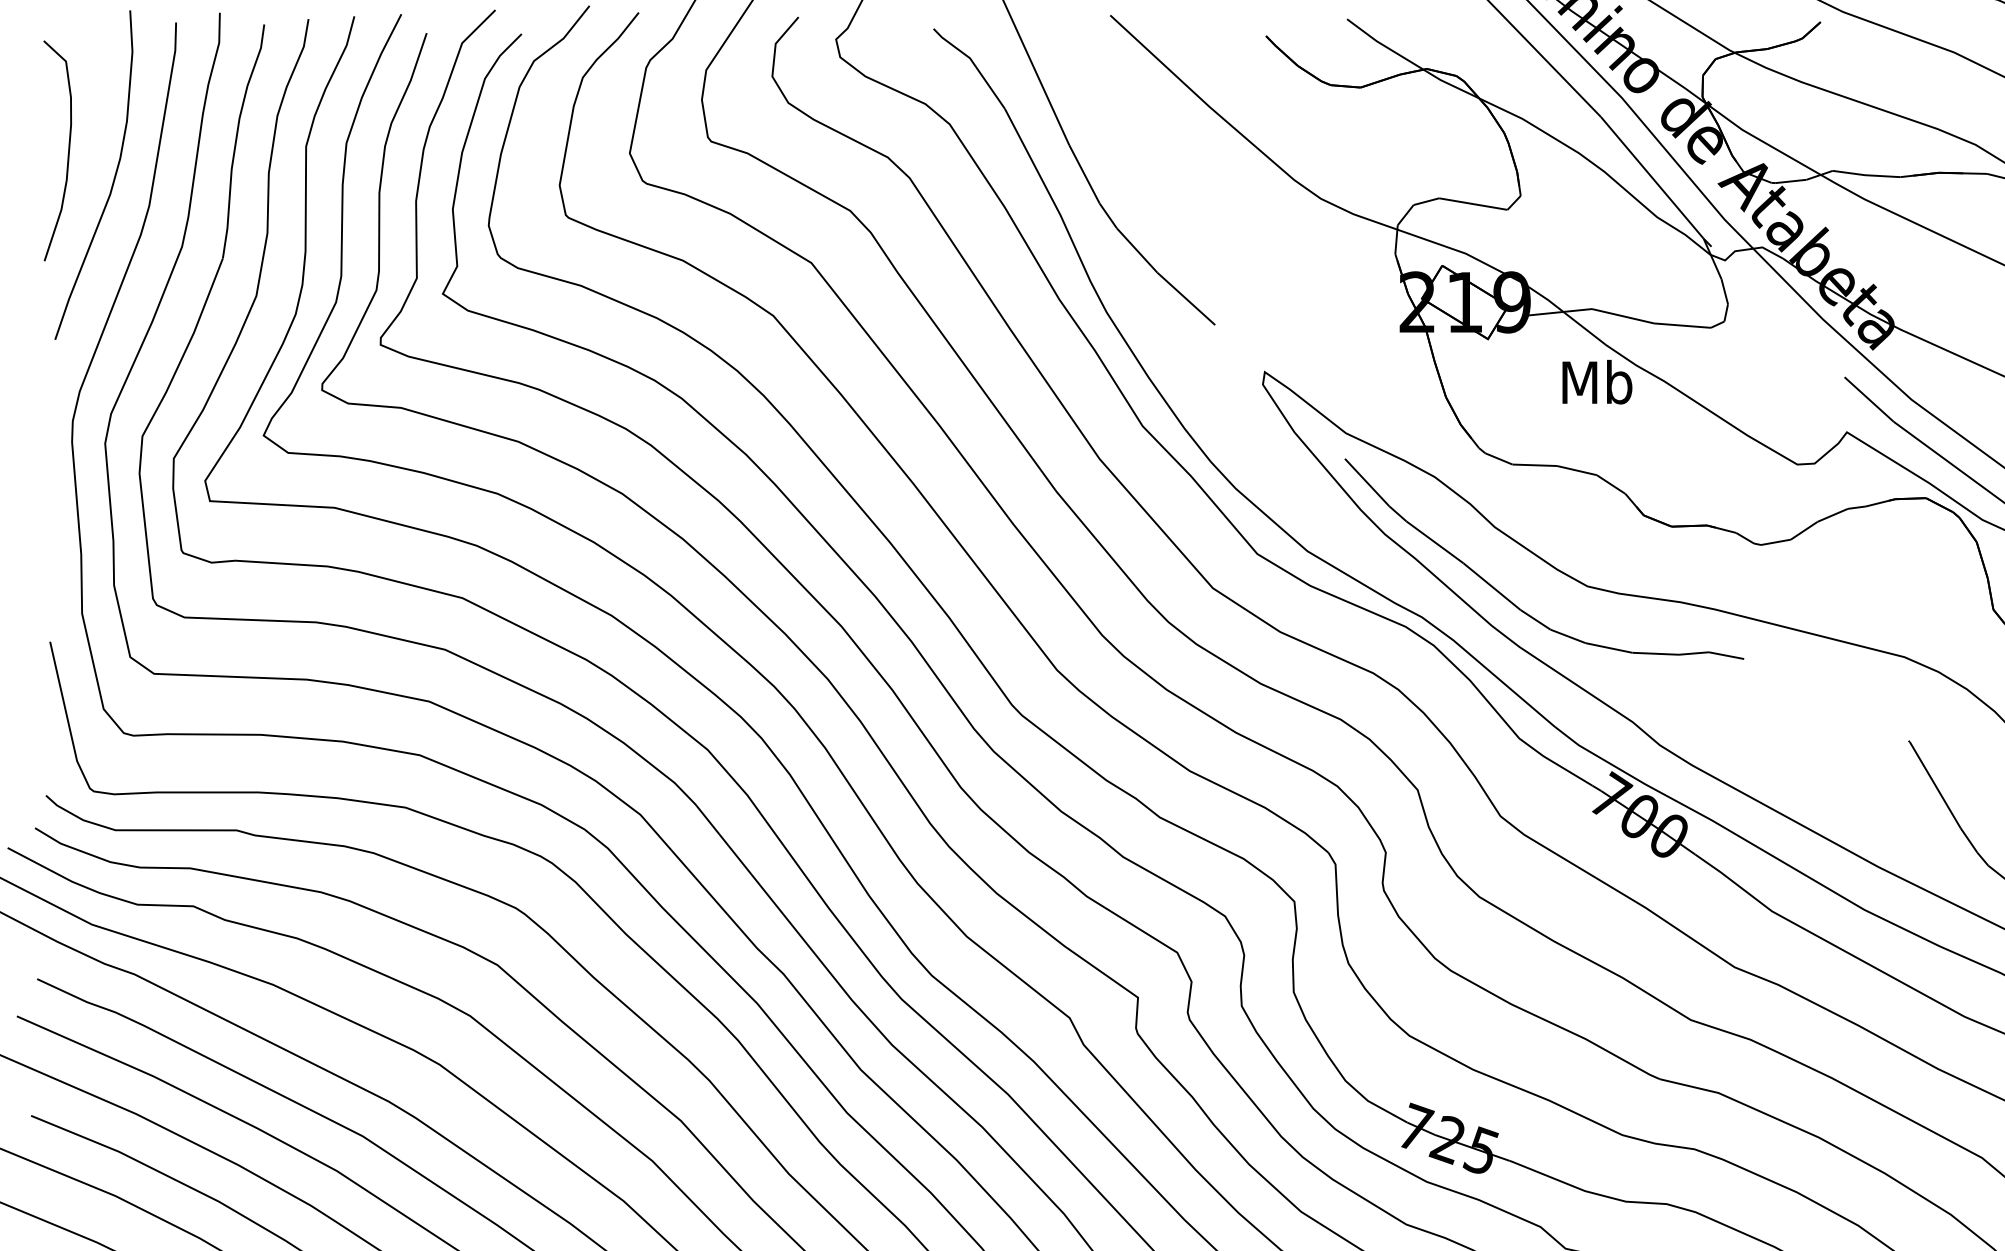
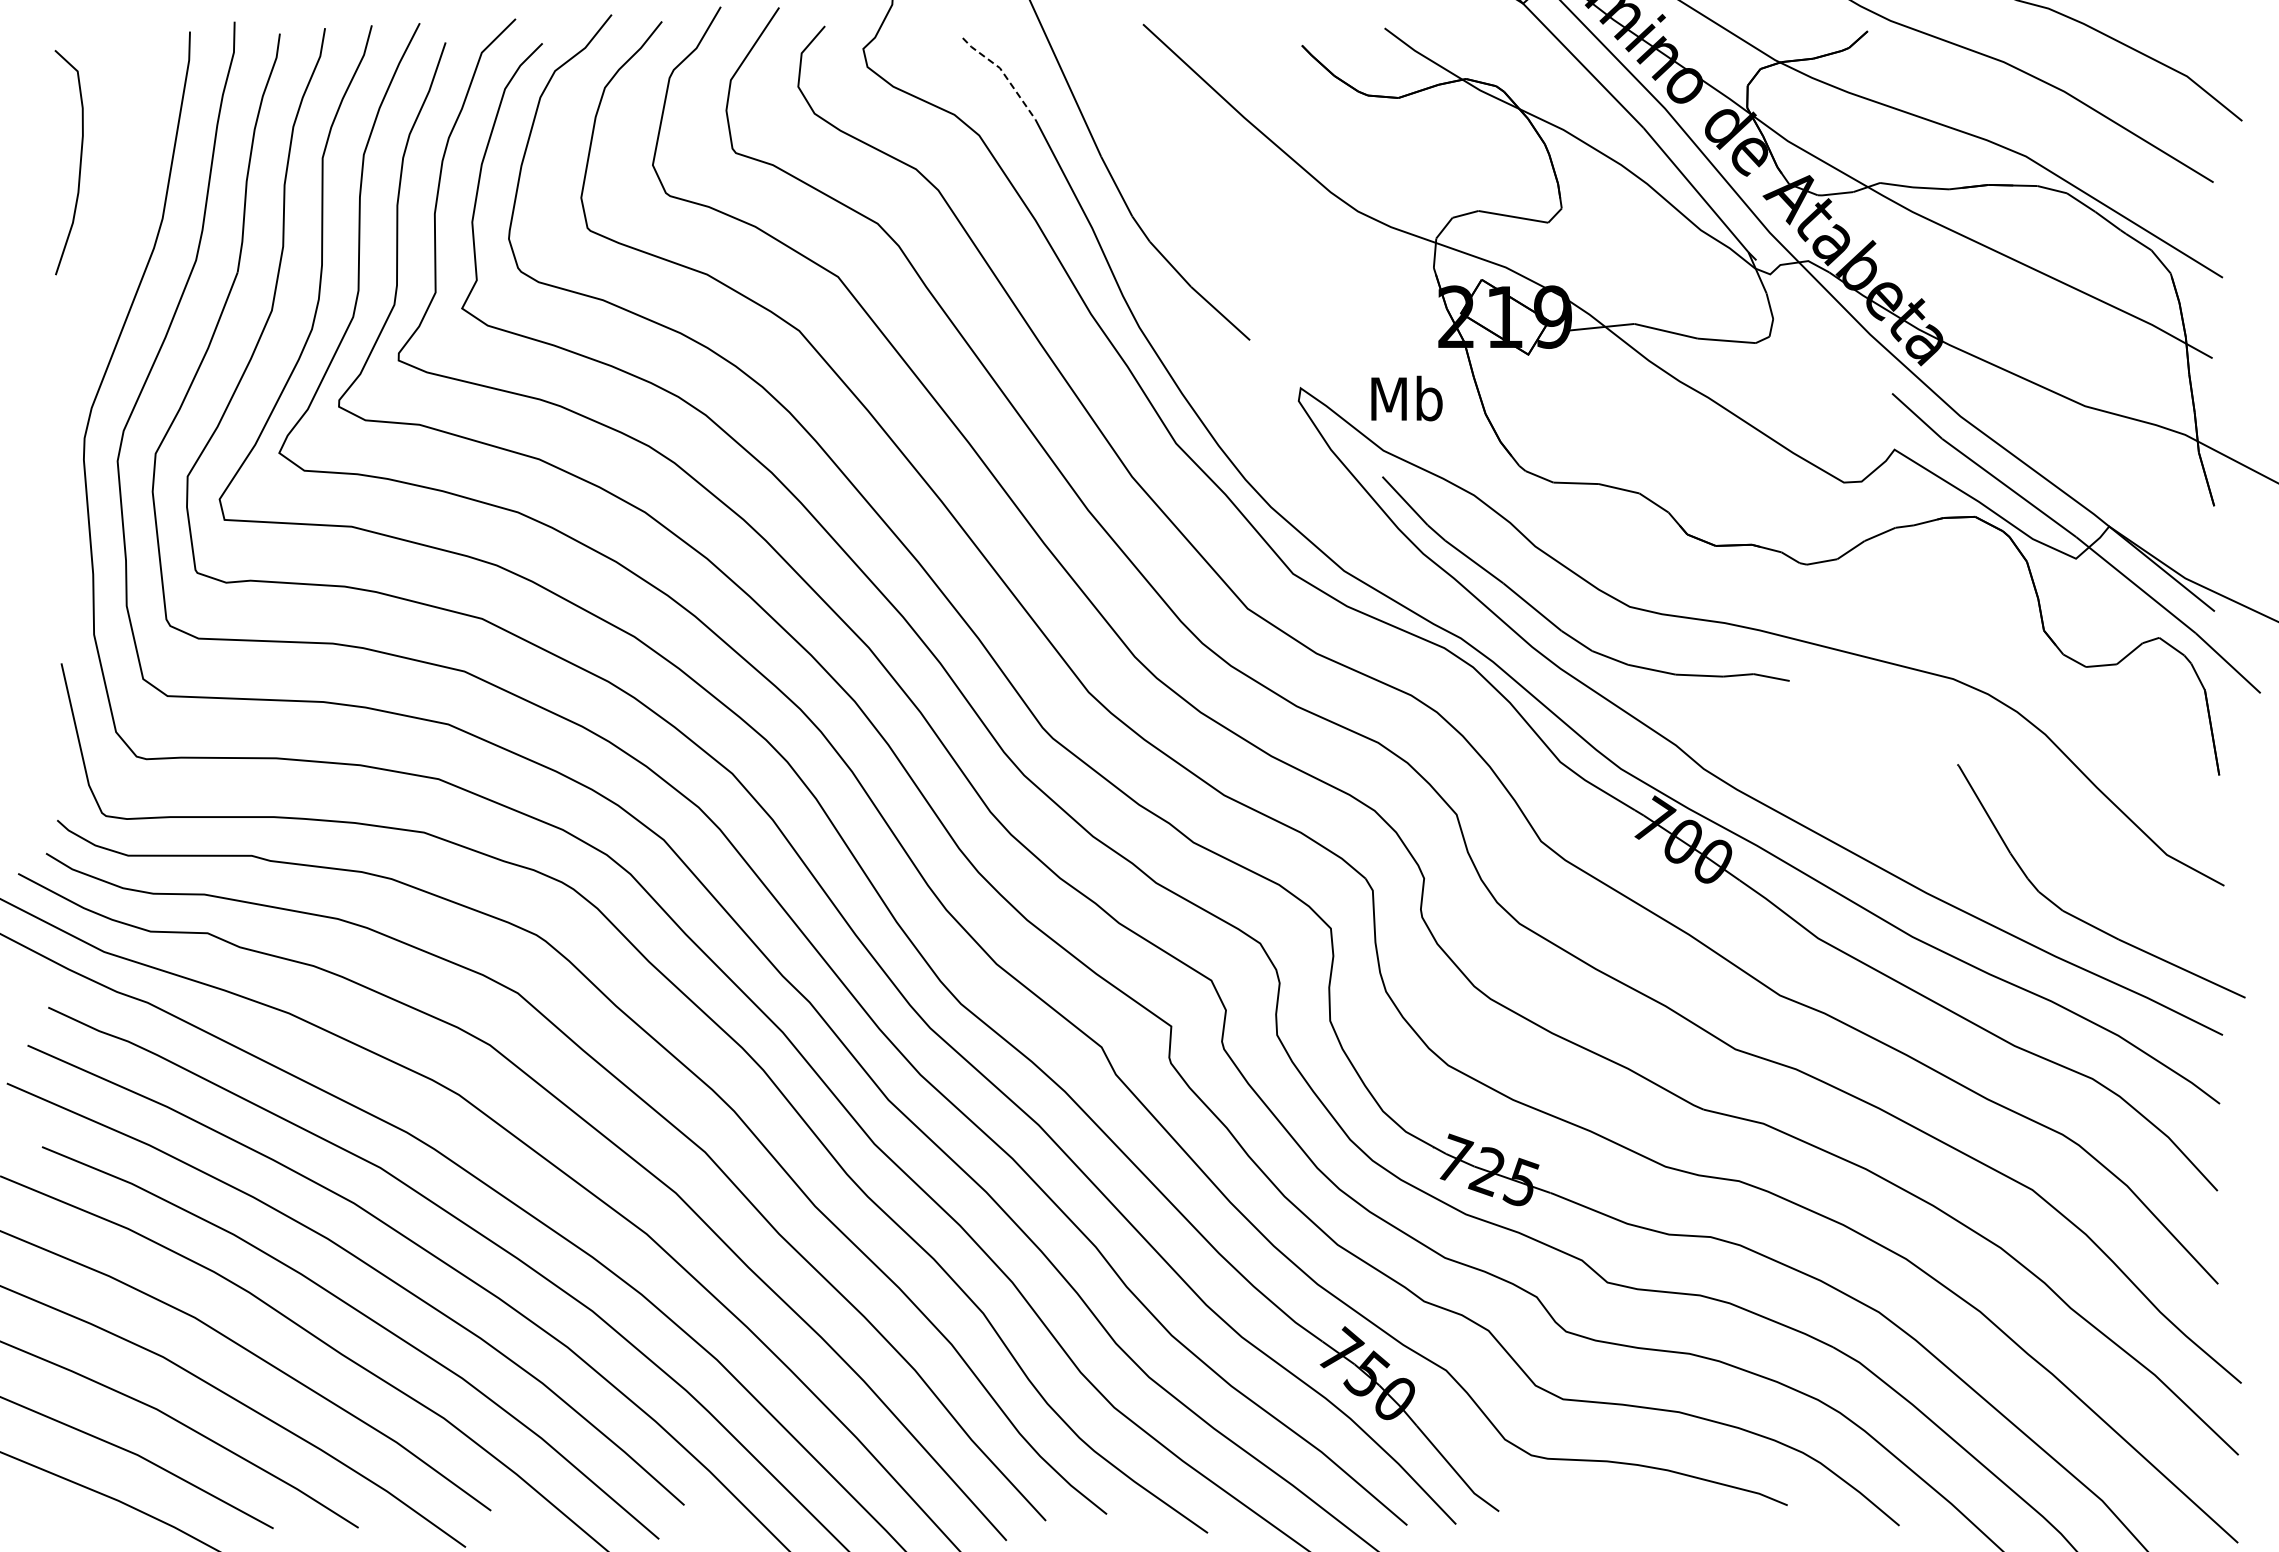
line: (973, 62) -> (1003, 72), solid -> dashed
curve: (112, 180) -> (125, 192), removed
text: (1596, 382) -> (1406, 398), moved

